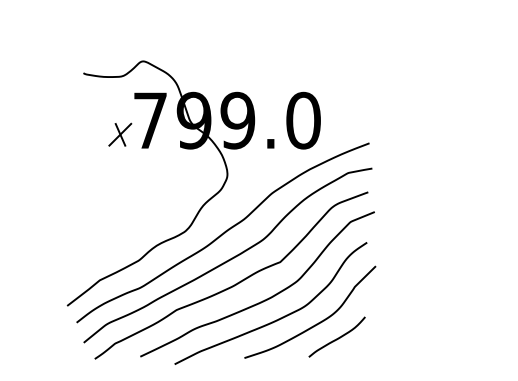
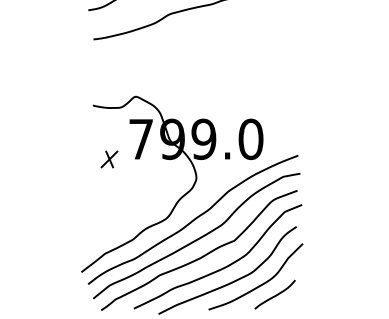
part: (120, 134) -> (109, 159), moved

